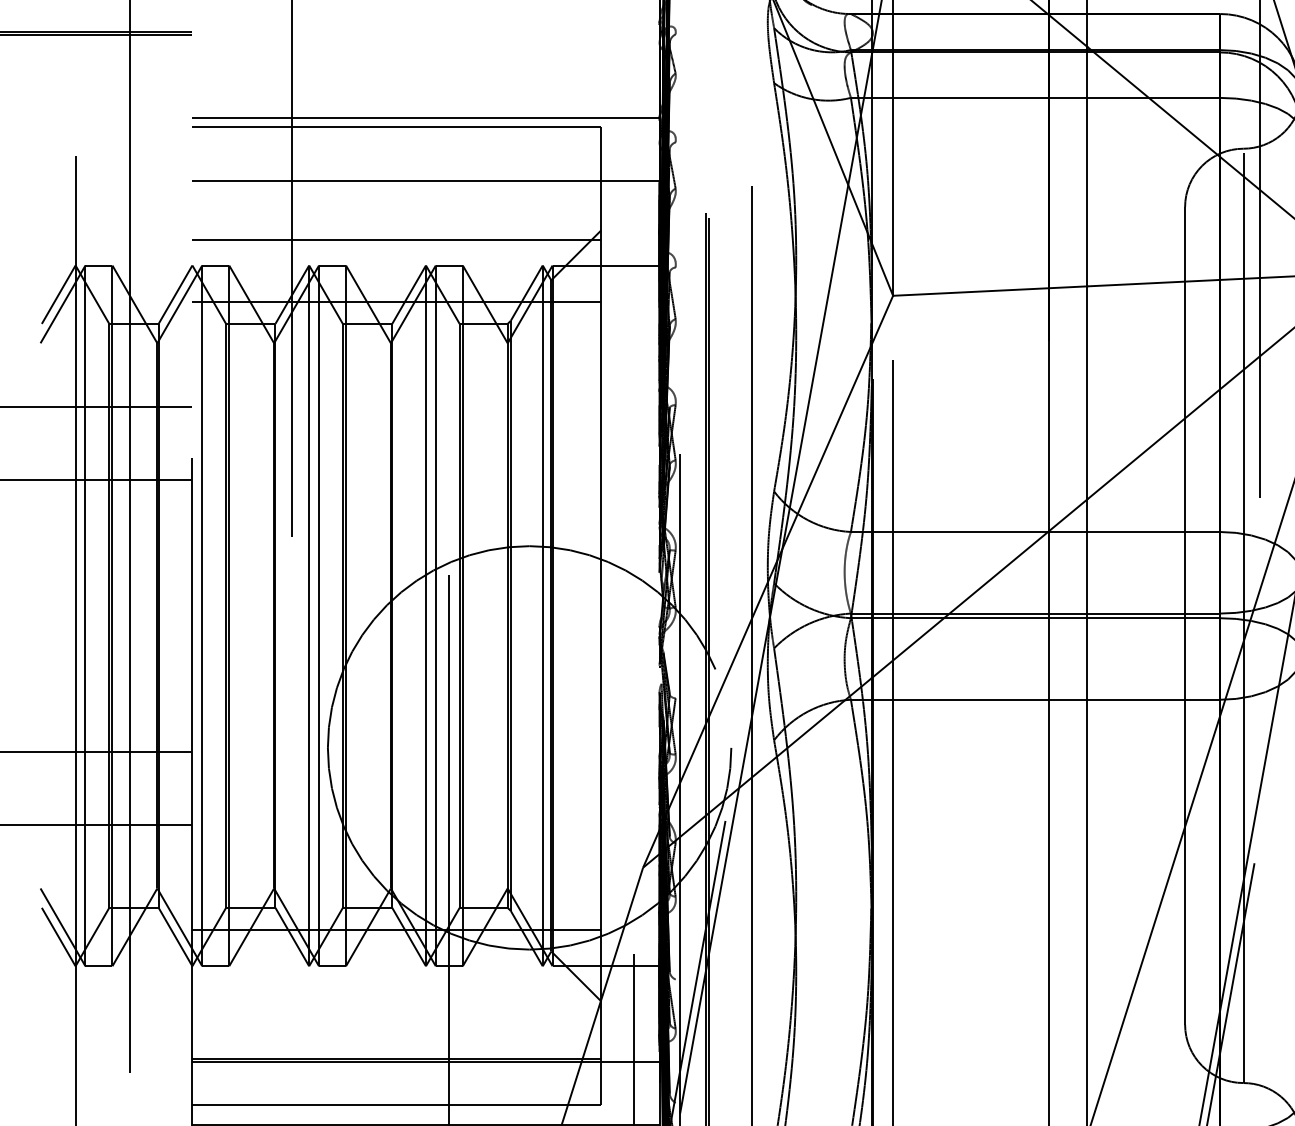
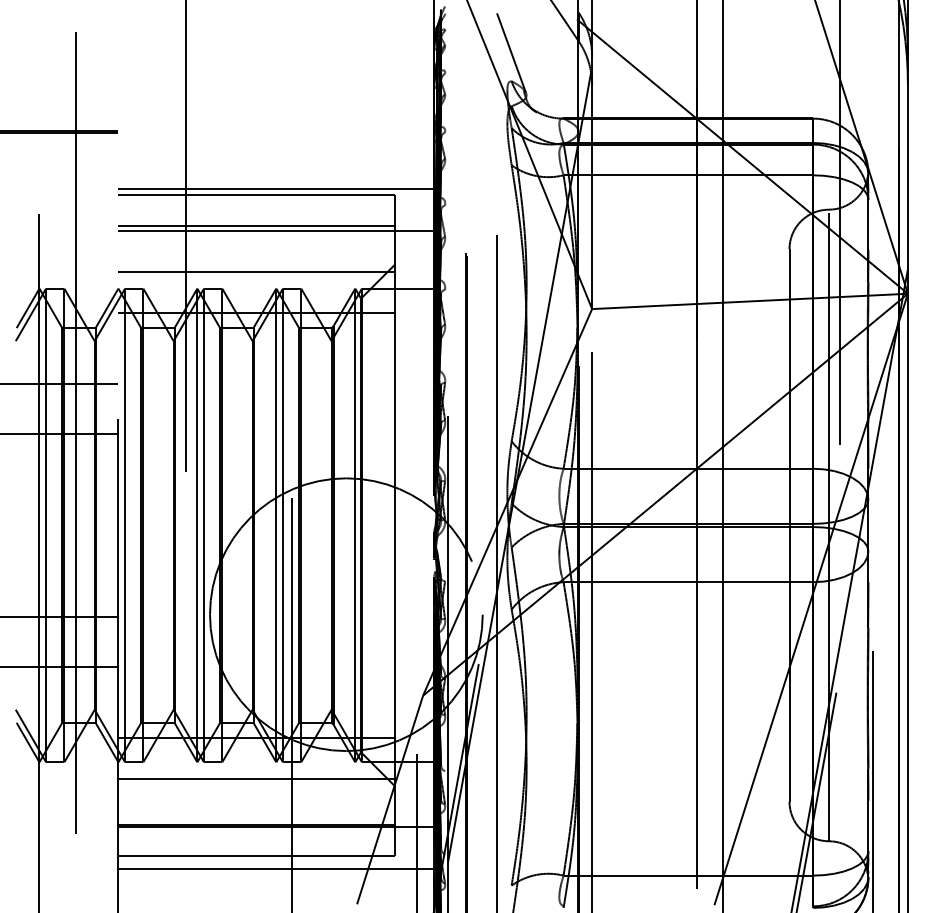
line: (396, 172) -> (256, 225), added
line: (396, 991) -> (256, 779), added

